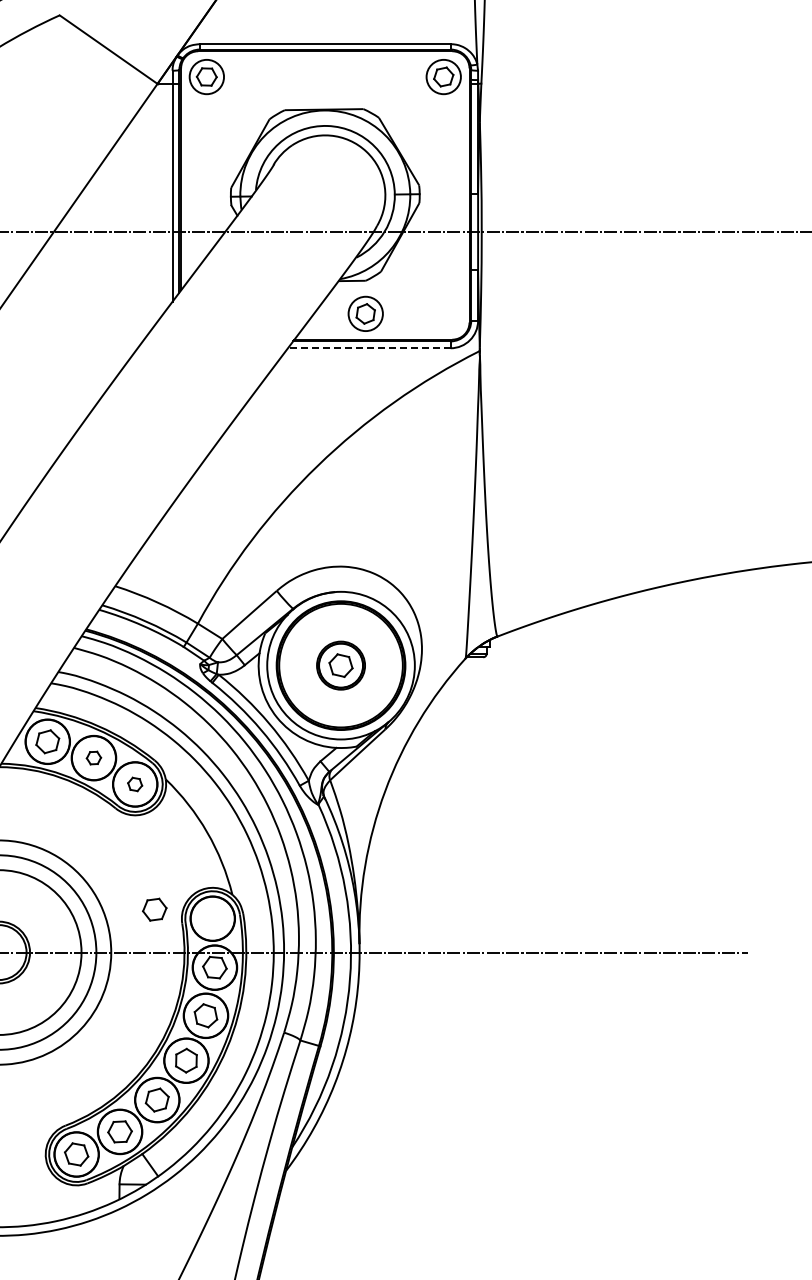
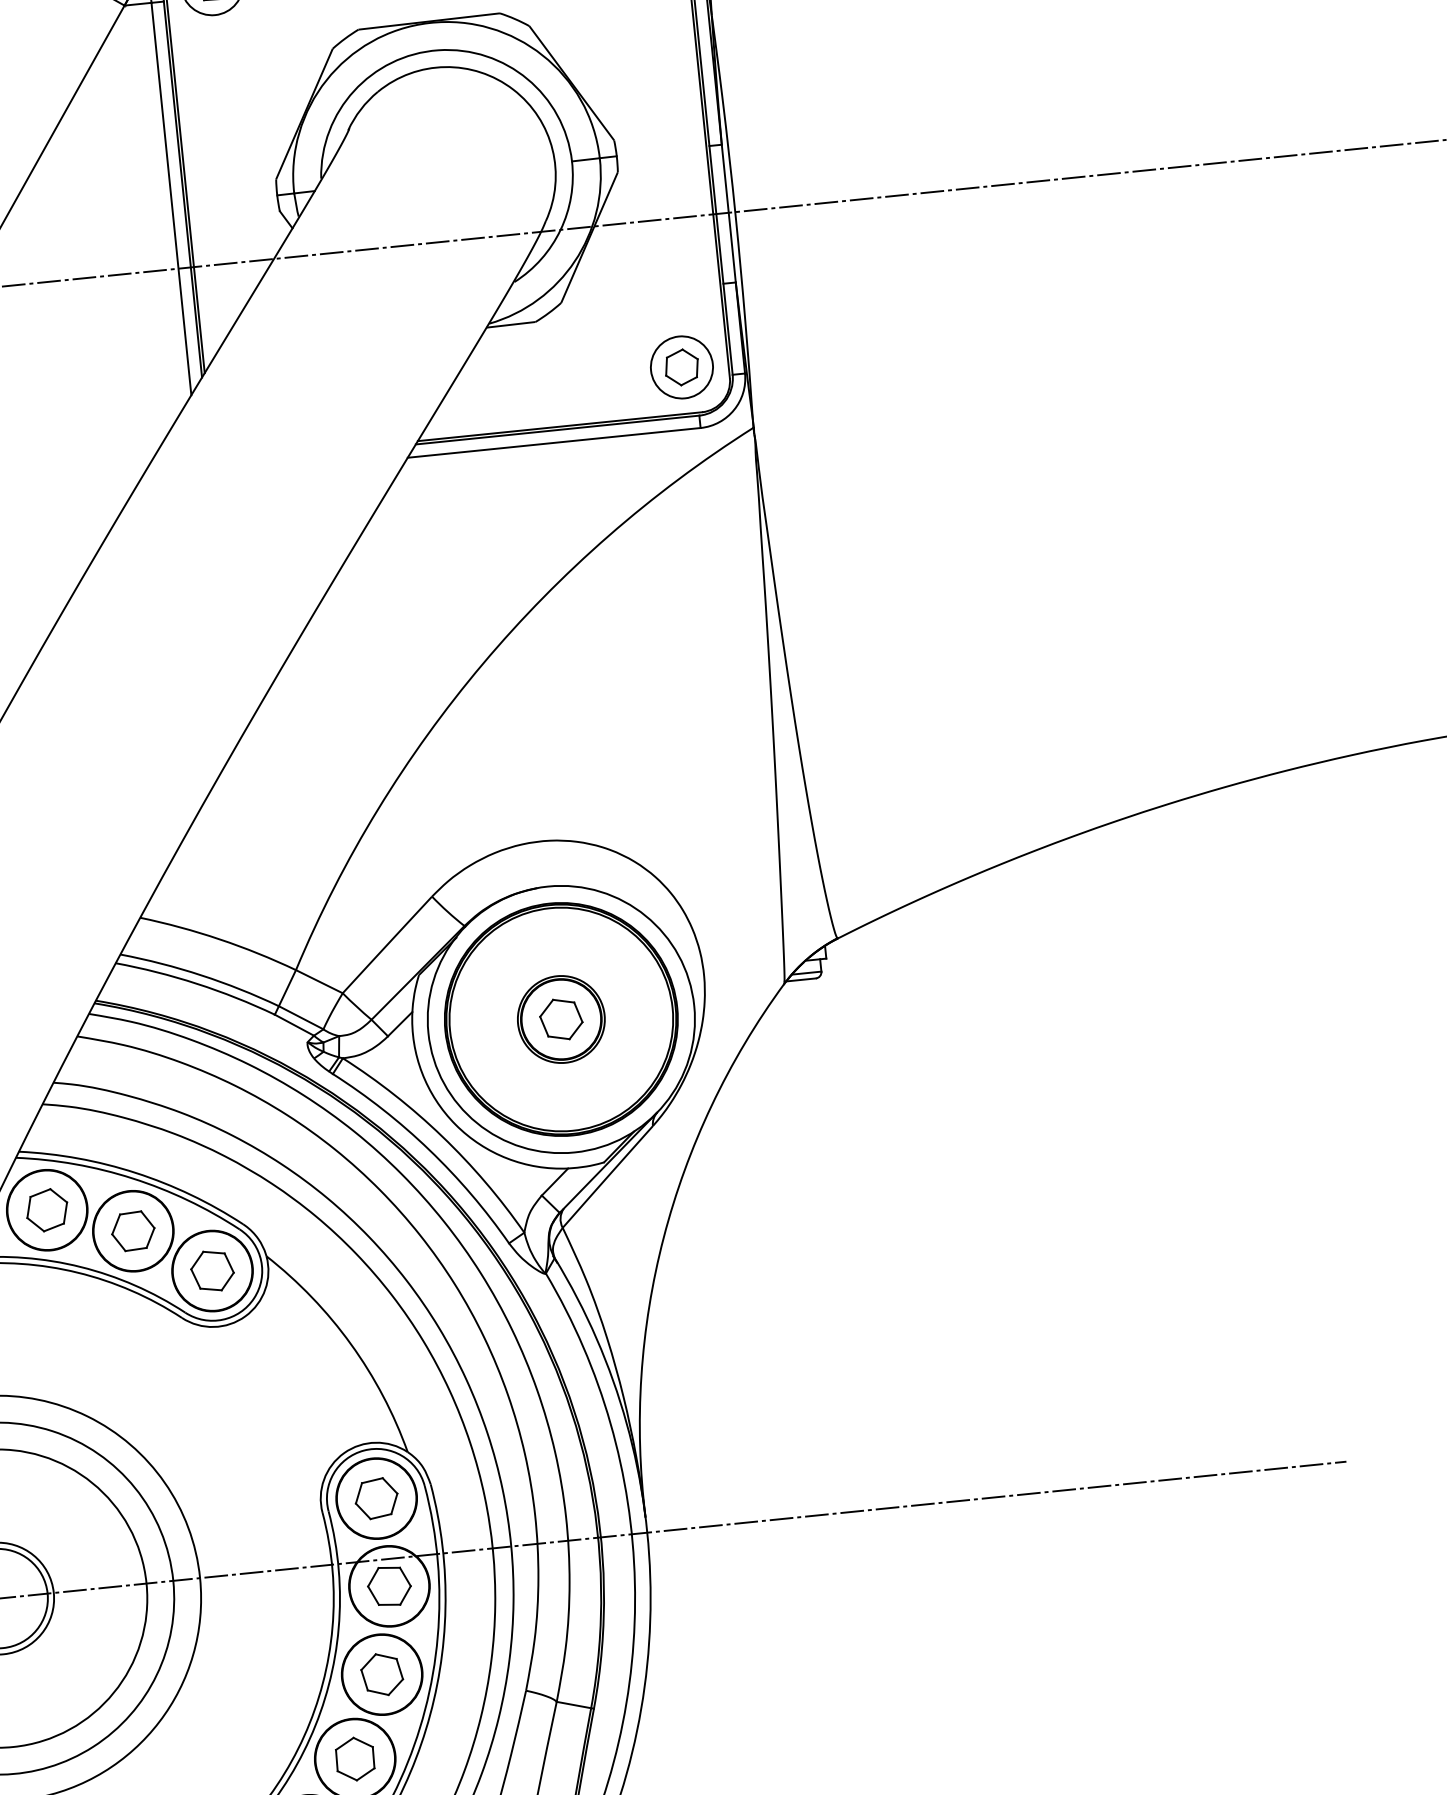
part: (365, 313) -> (681, 366), moved
line: (368, 348) -> (552, 443), dashed -> solid
part: (93, 757) -> (132, 1230), size x1.67
part: (134, 784) -> (211, 1271), size x1.67
part: (154, 909) -> (376, 1498), moved

